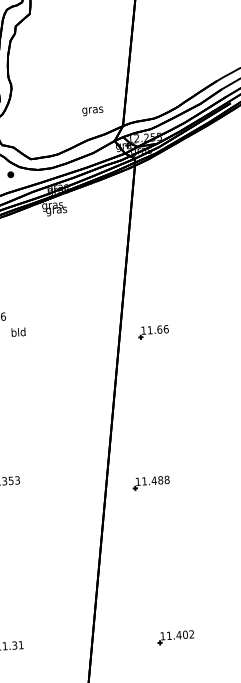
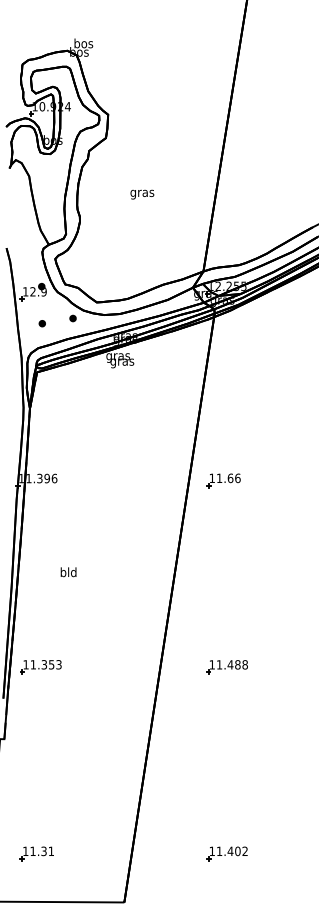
text: (92, 111) -> (142, 194), moved
part: (153, 331) -> (223, 480), moved
text: (18, 332) -> (68, 572), moved
part: (150, 483) -> (226, 667), moved

